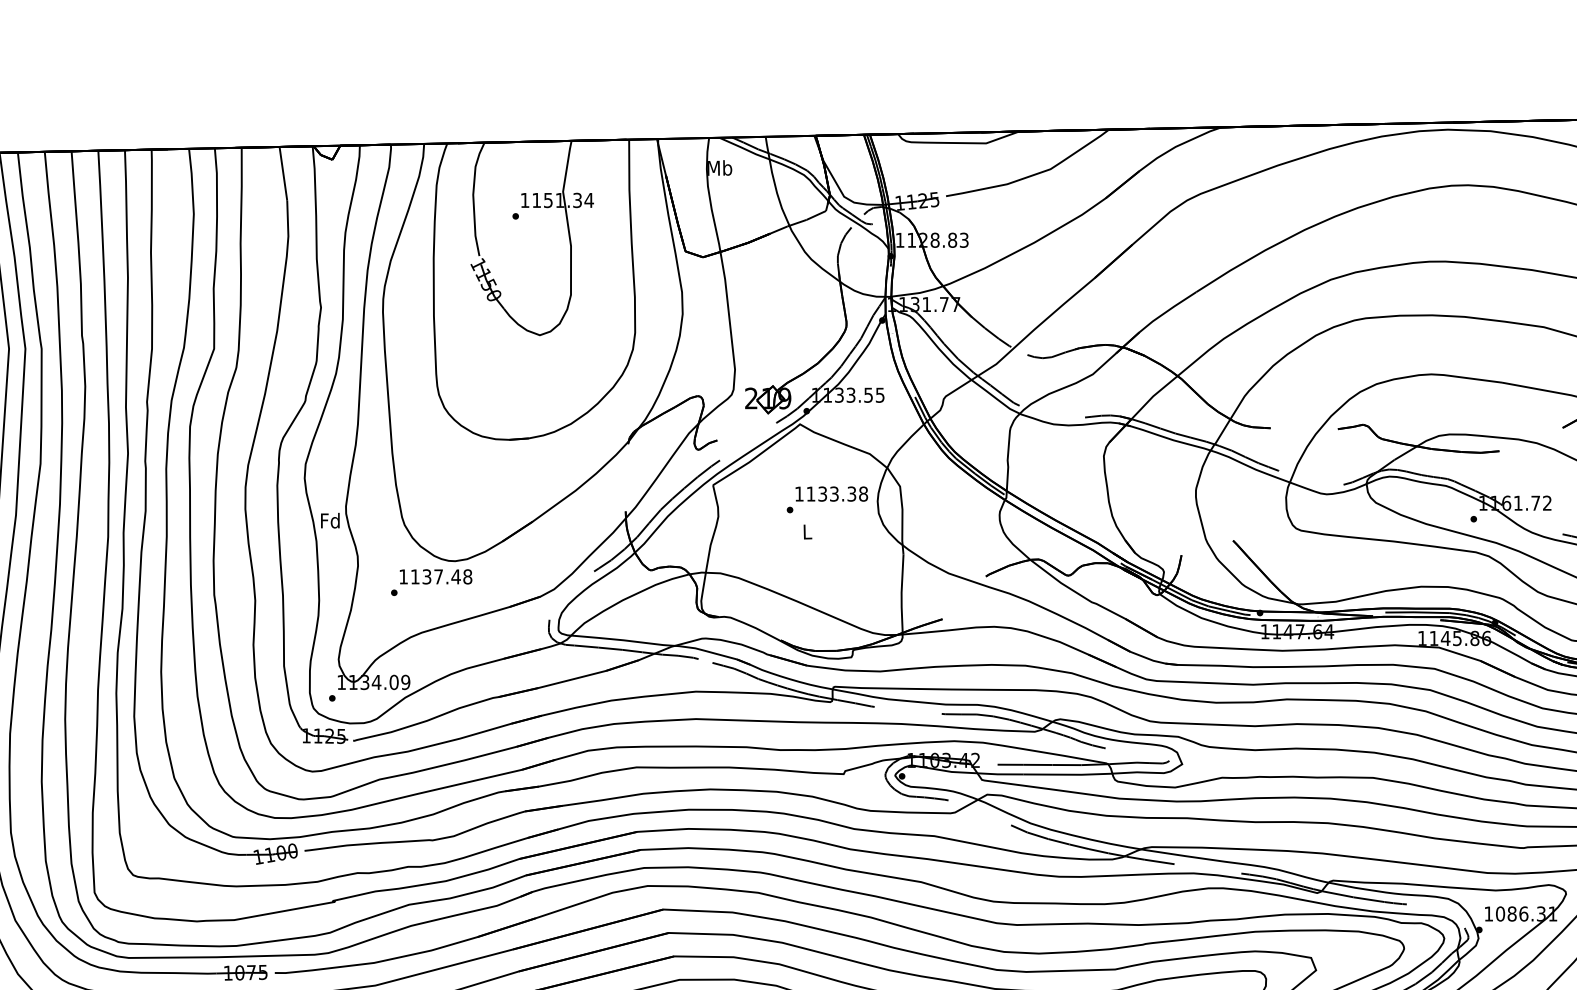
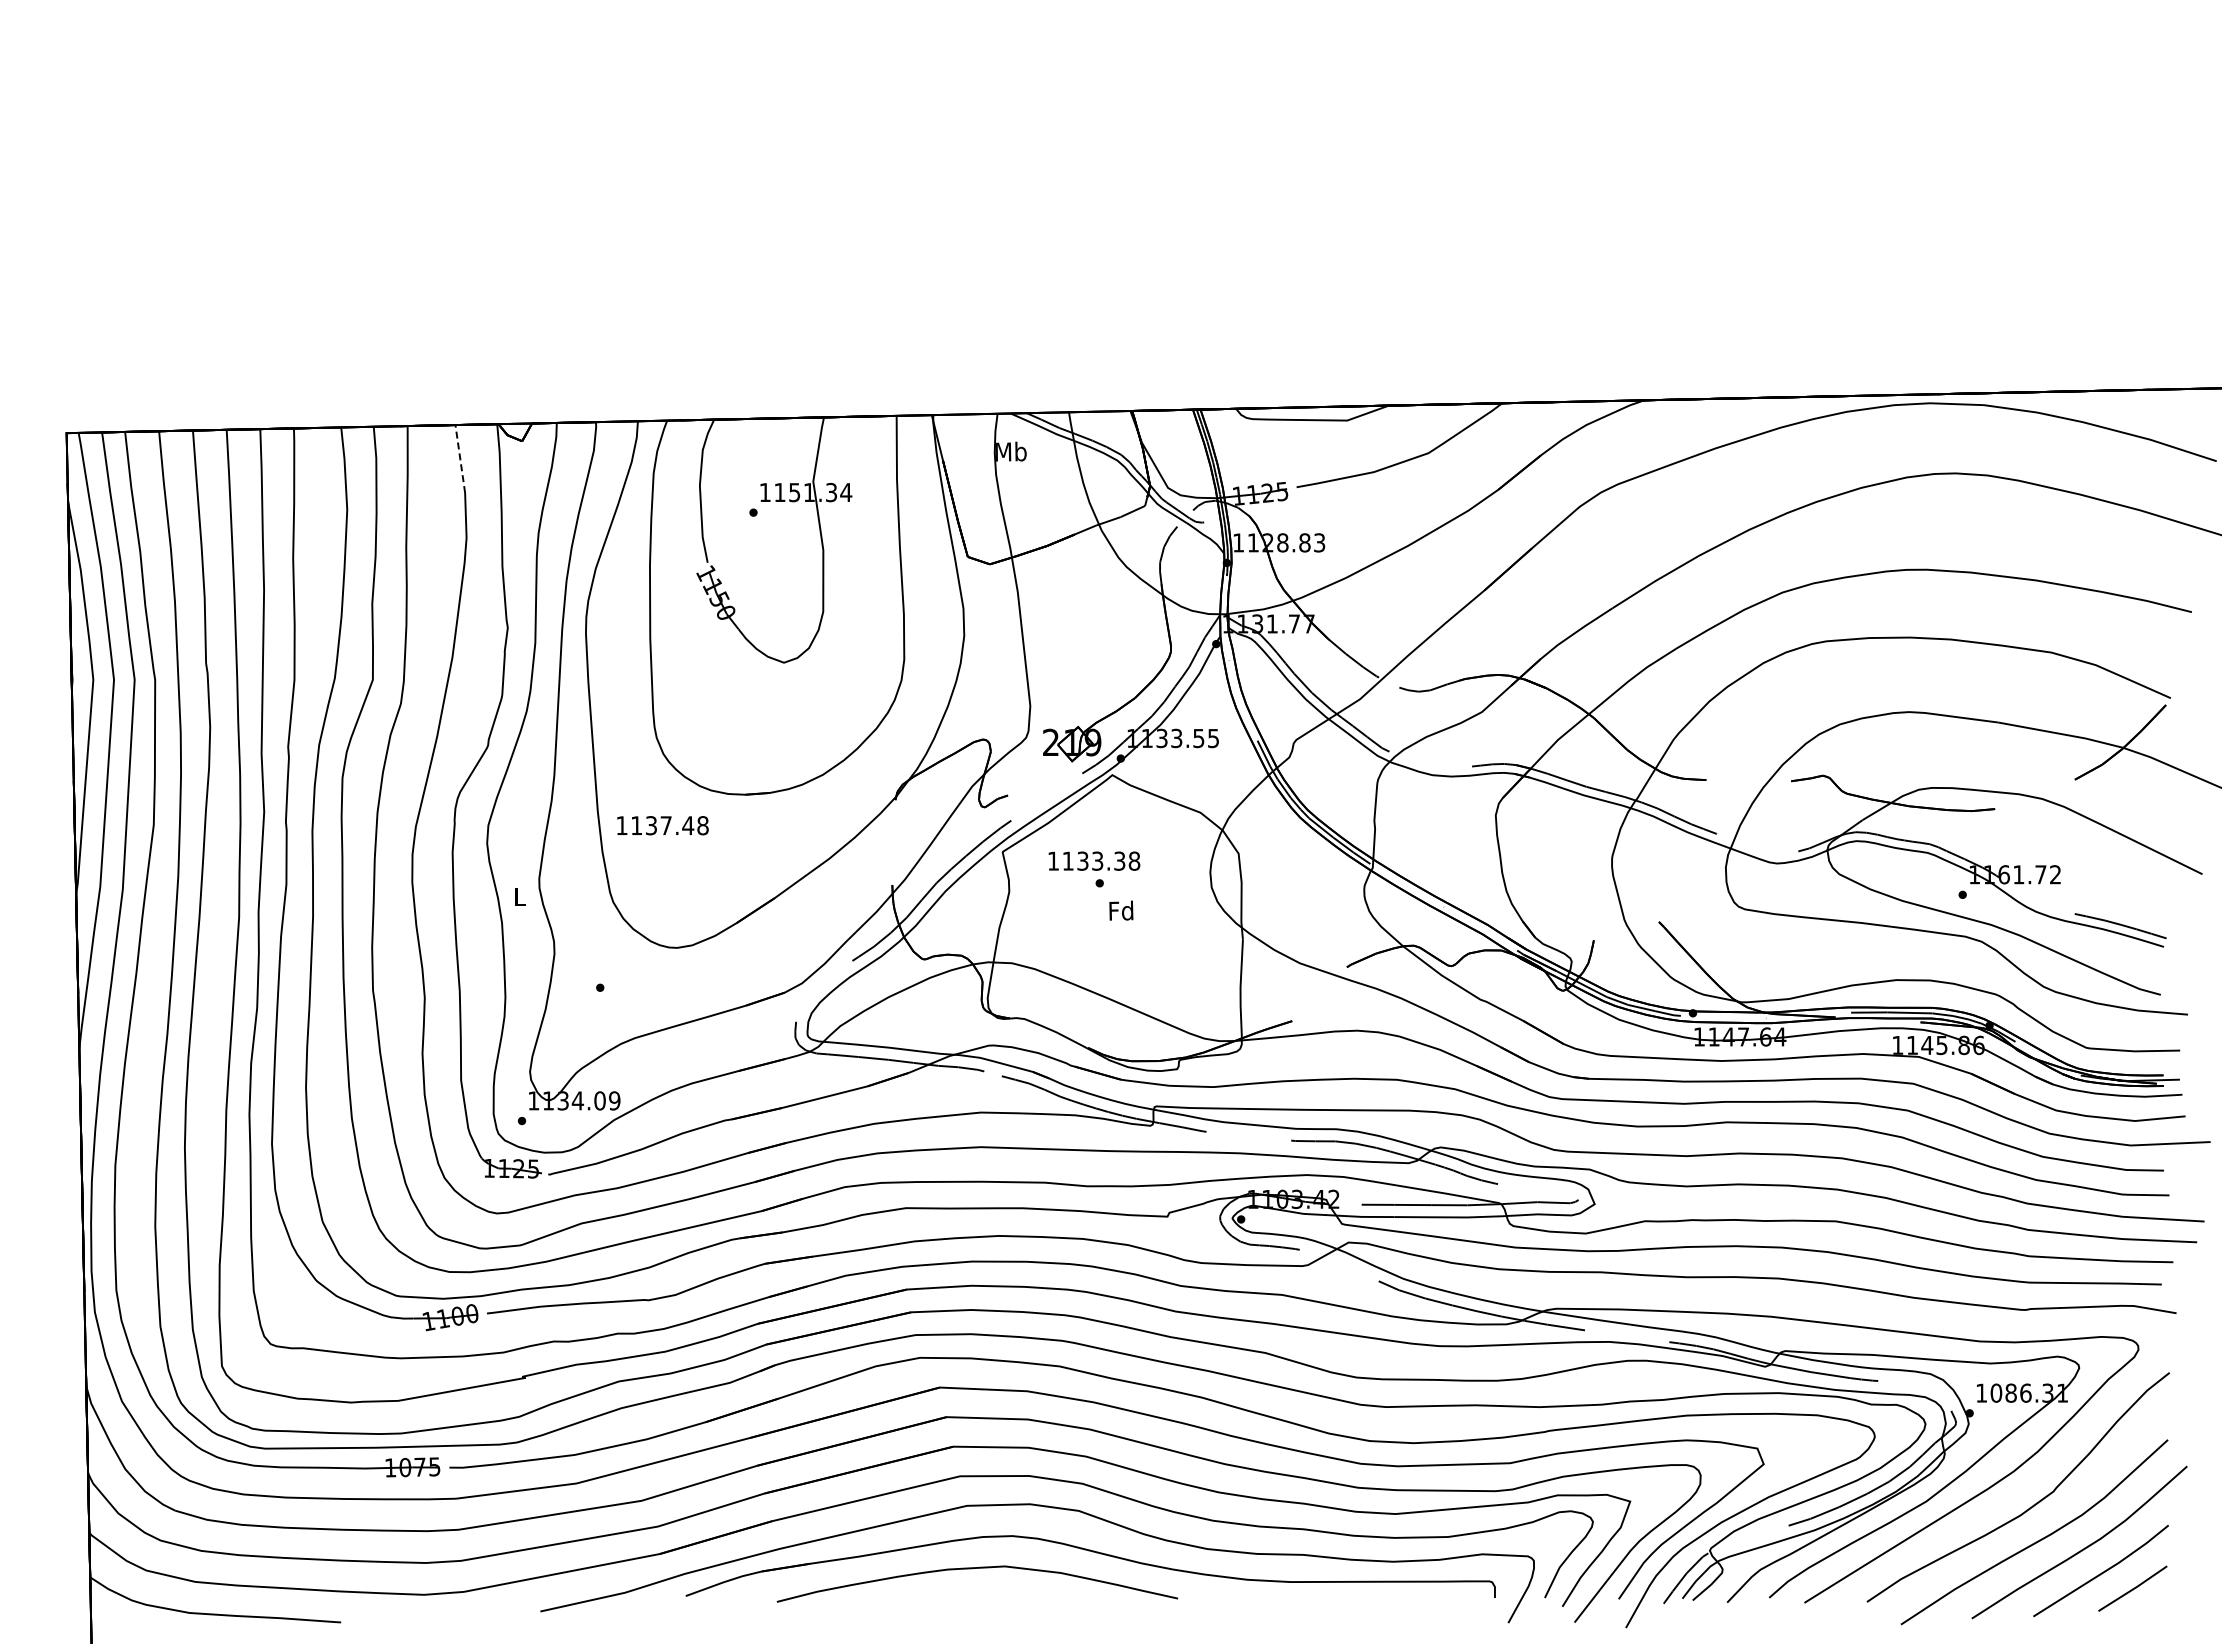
line: (283, 173) -> (460, 458), solid -> dashed
text: (831, 493) -> (1094, 860), moved
text: (330, 520) -> (519, 896), Fd -> L
text: (807, 531) -> (1121, 910), L -> Fd
text: (435, 576) -> (662, 825), moved

